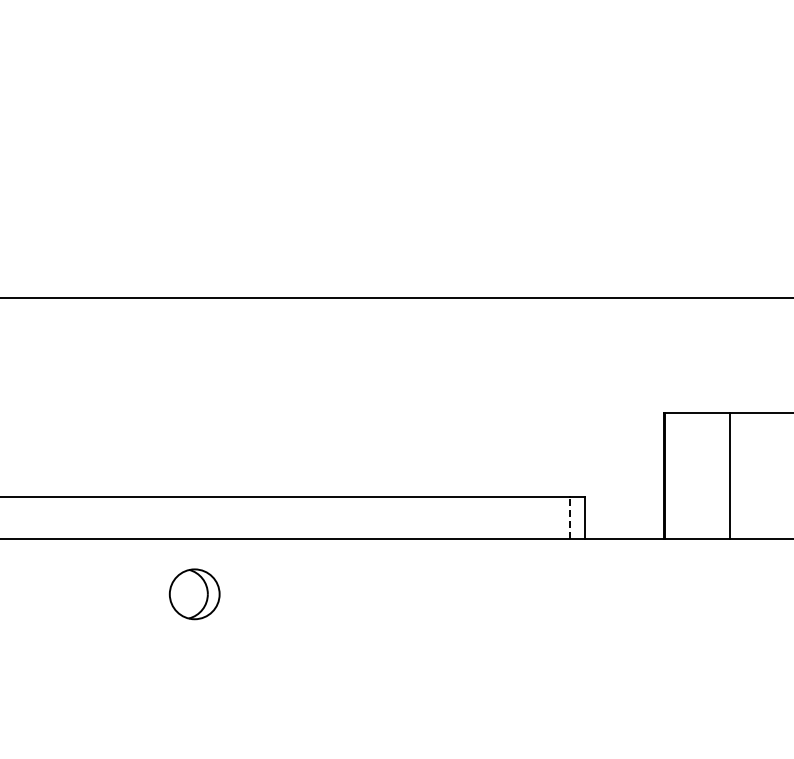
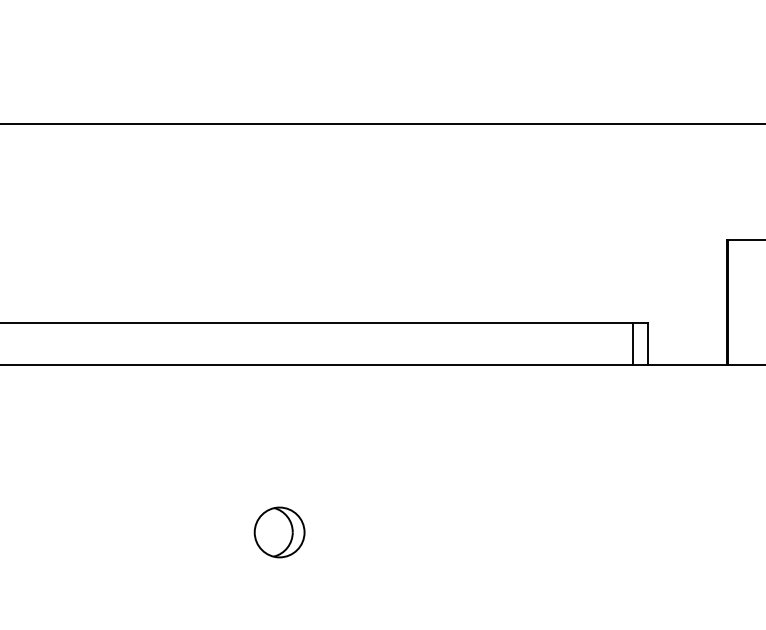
line: (570, 518) -> (633, 344), dashed -> solid
part: (194, 594) -> (279, 532), moved

